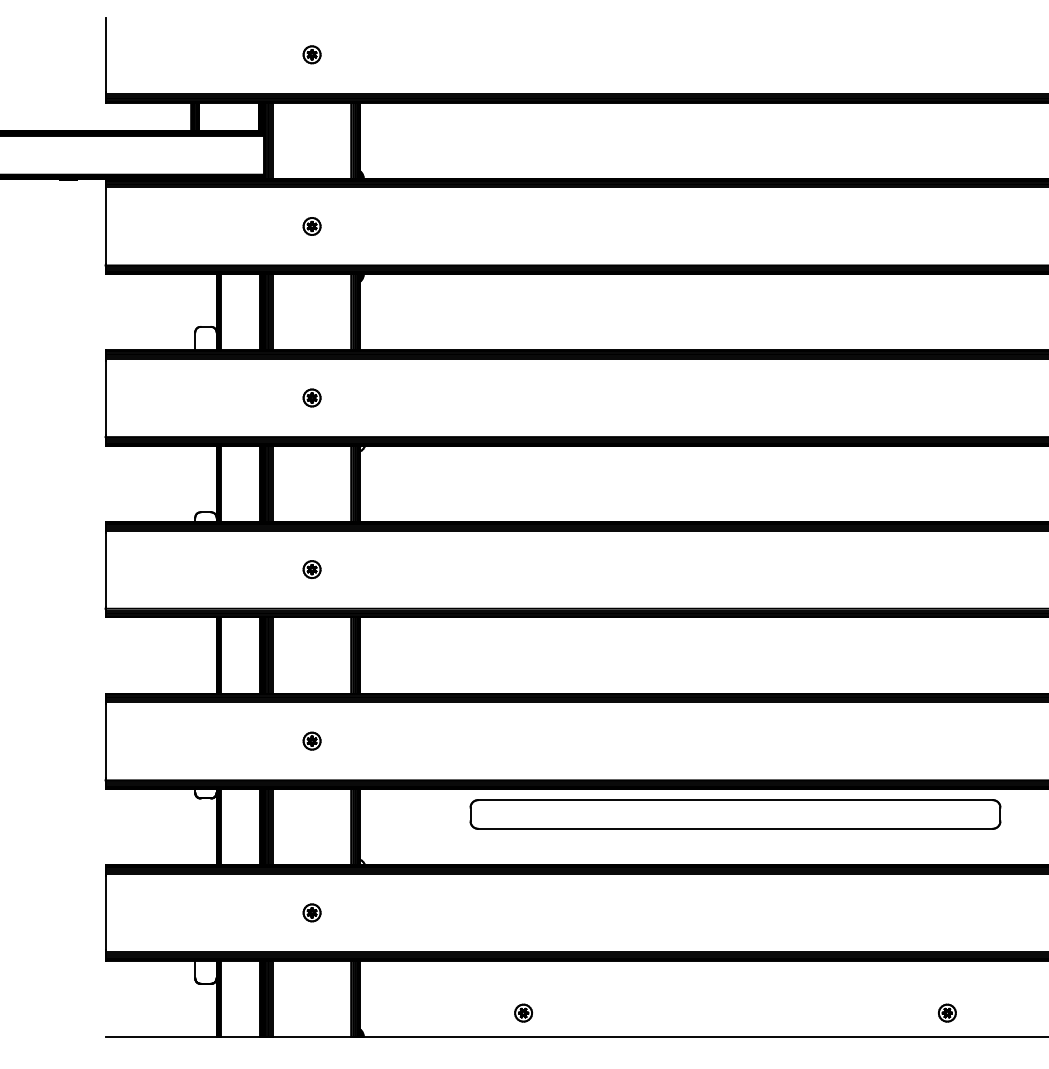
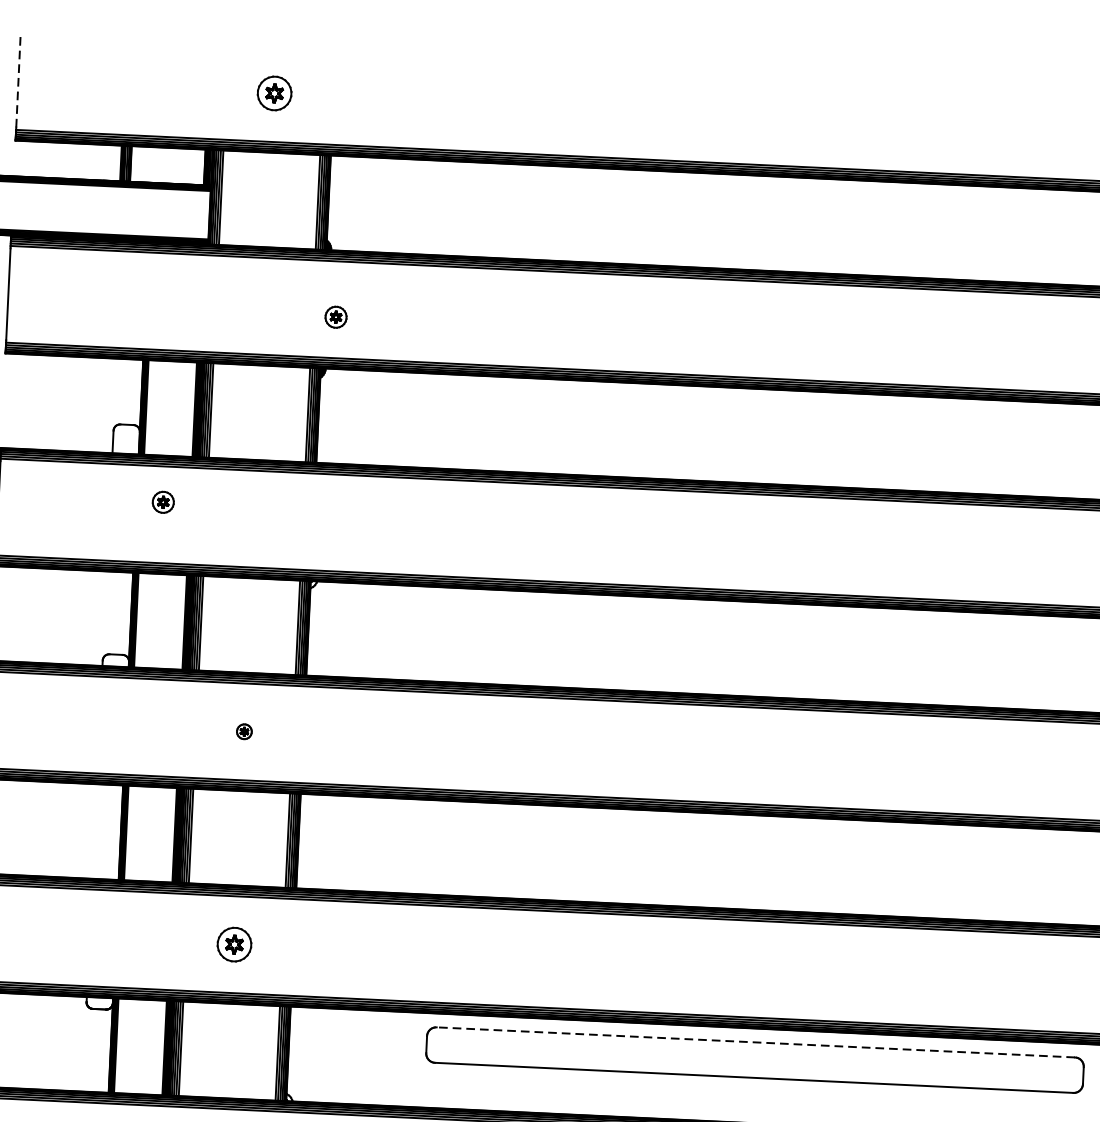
line: (105, 54) -> (18, 81), solid -> dashed
part: (311, 54) -> (273, 93), size x1.6
part: (311, 226) -> (335, 317), moved
part: (311, 397) -> (162, 501), moved
part: (311, 569) -> (243, 731), size x0.7
part: (311, 740) -> (233, 943), size x1.6
line: (734, 800) -> (754, 1042), solid -> dashed

